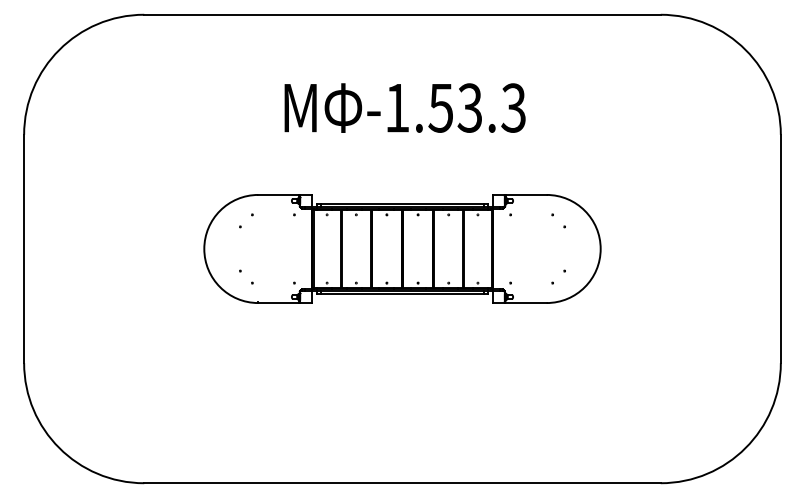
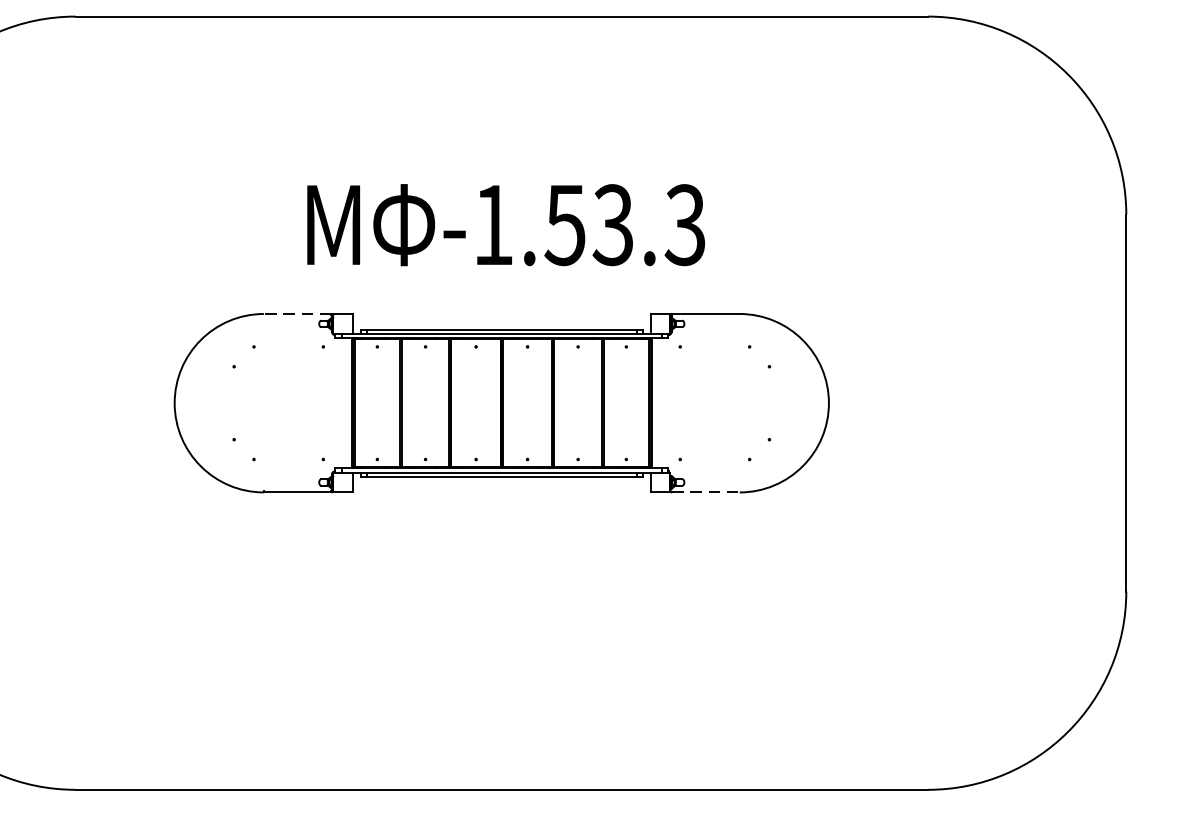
text: (404, 107) -> (505, 224), moved
line: (278, 194) -> (297, 313), solid -> dashed
line: (526, 303) -> (706, 493), solid -> dashed

